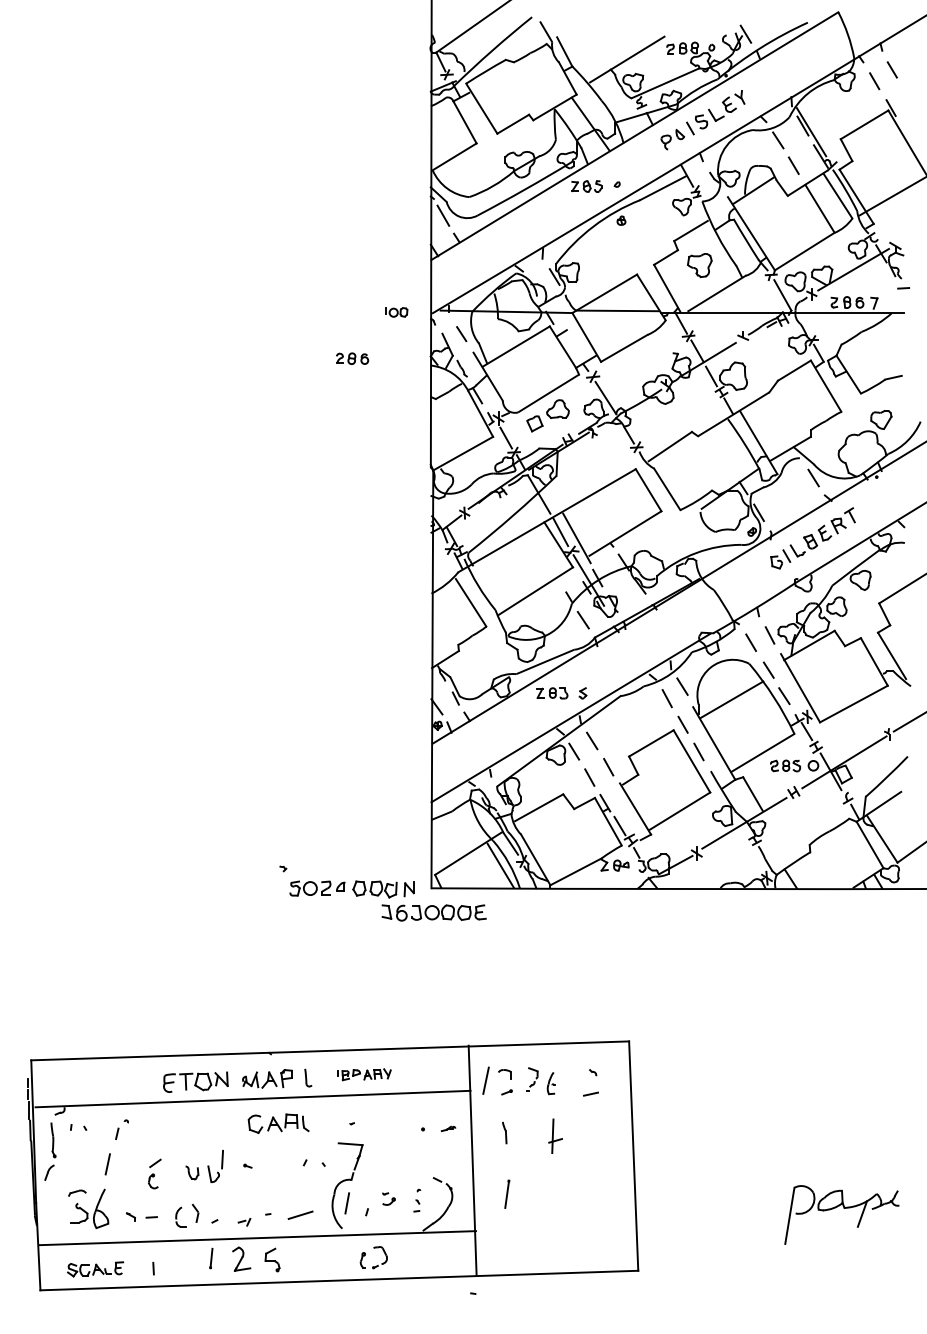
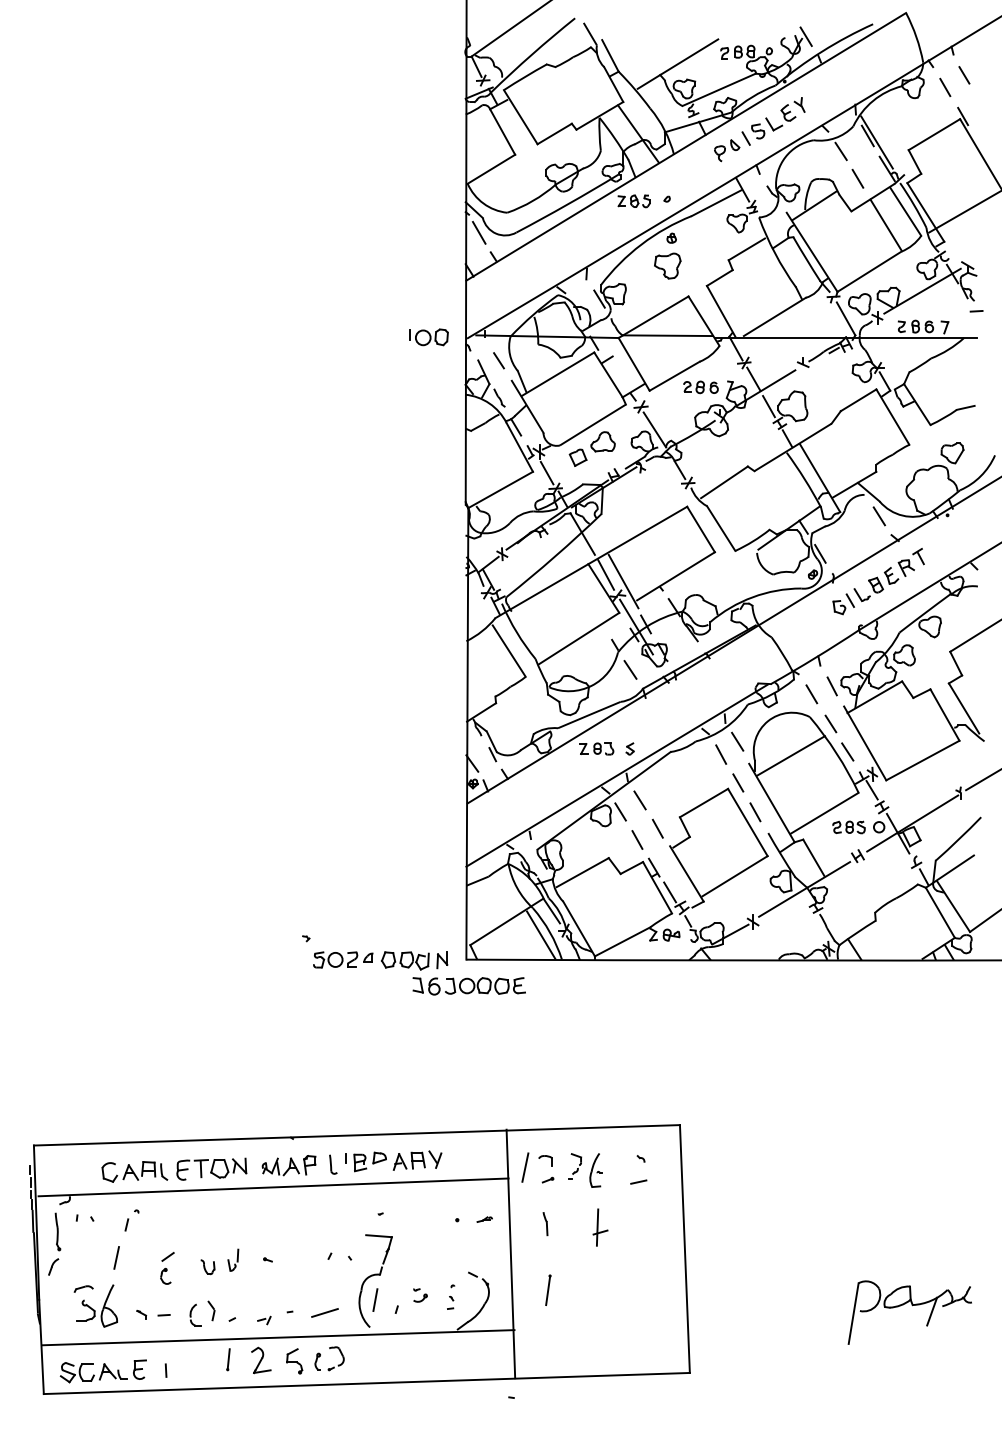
part: (699, 265) -> (667, 266), moved
part: (396, 312) -> (428, 337), size x1.67
part: (352, 358) -> (700, 387), moved
part: (364, 1074) -> (394, 1160), size x1.67
part: (551, 1083) -> (596, 1170), size x1.43
part: (278, 1123) -> (134, 1171), moved
part: (215, 1166) -> (233, 1260), size x0.62
part: (365, 1255) -> (320, 1356), moved
part: (95, 1269) -> (103, 1371), size x1.43

